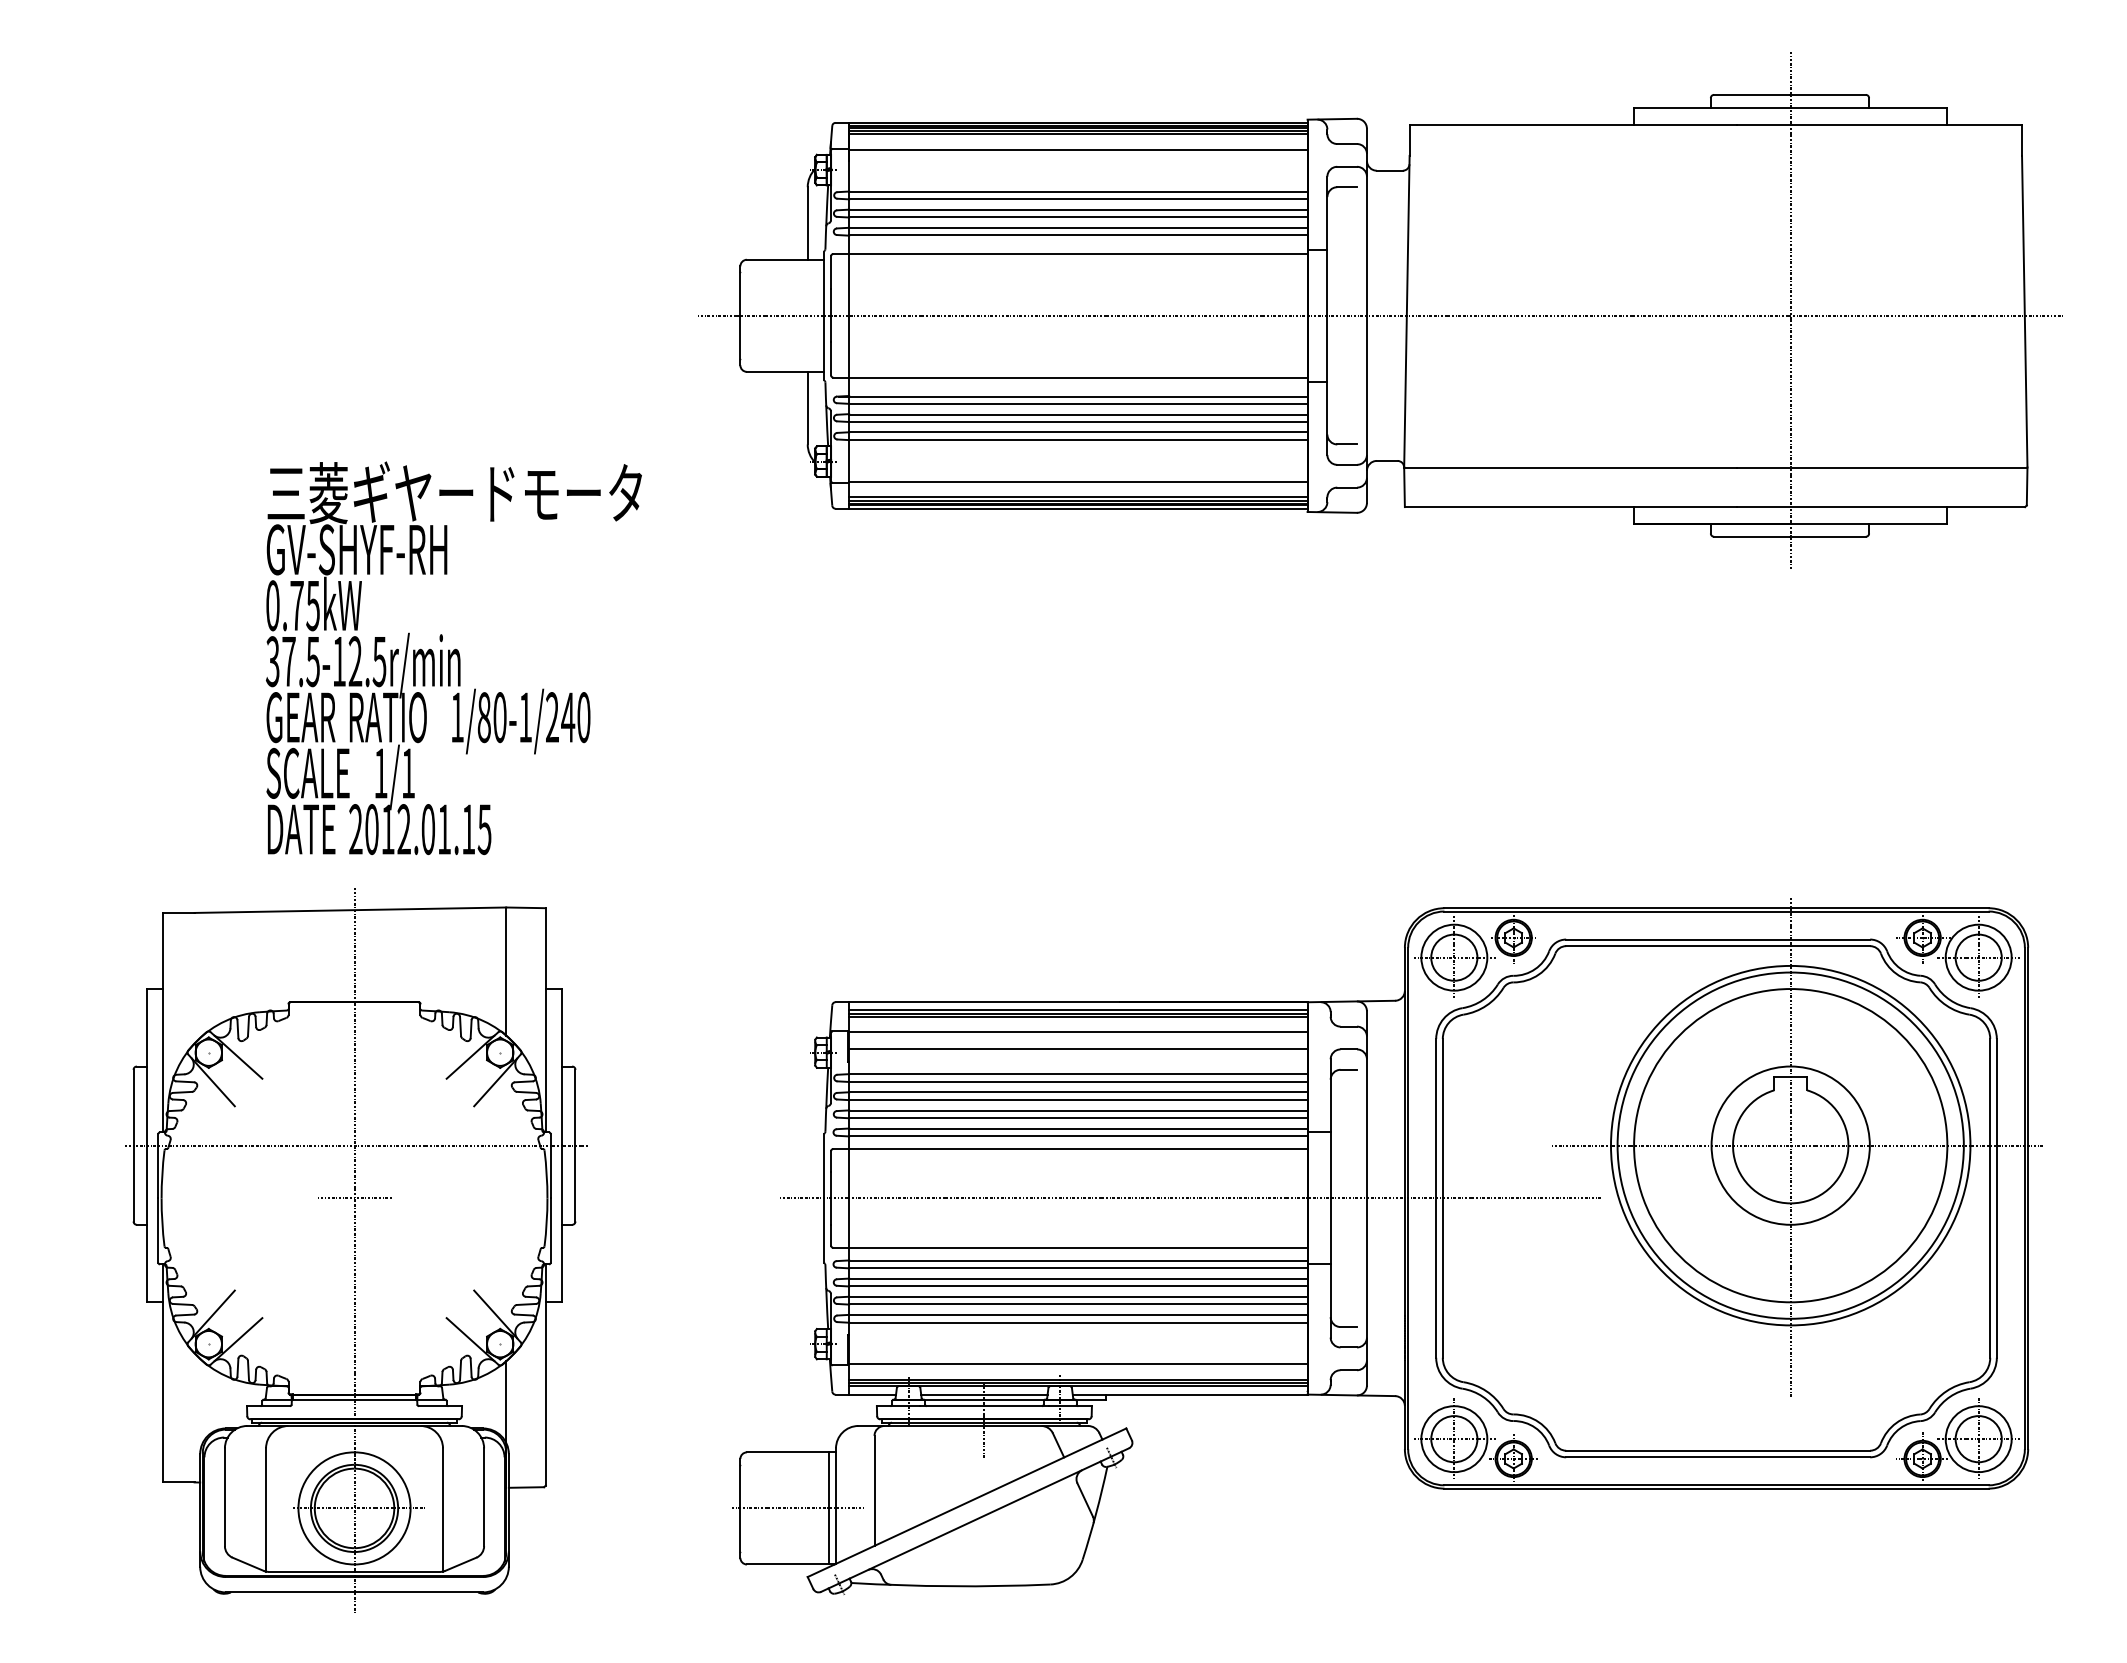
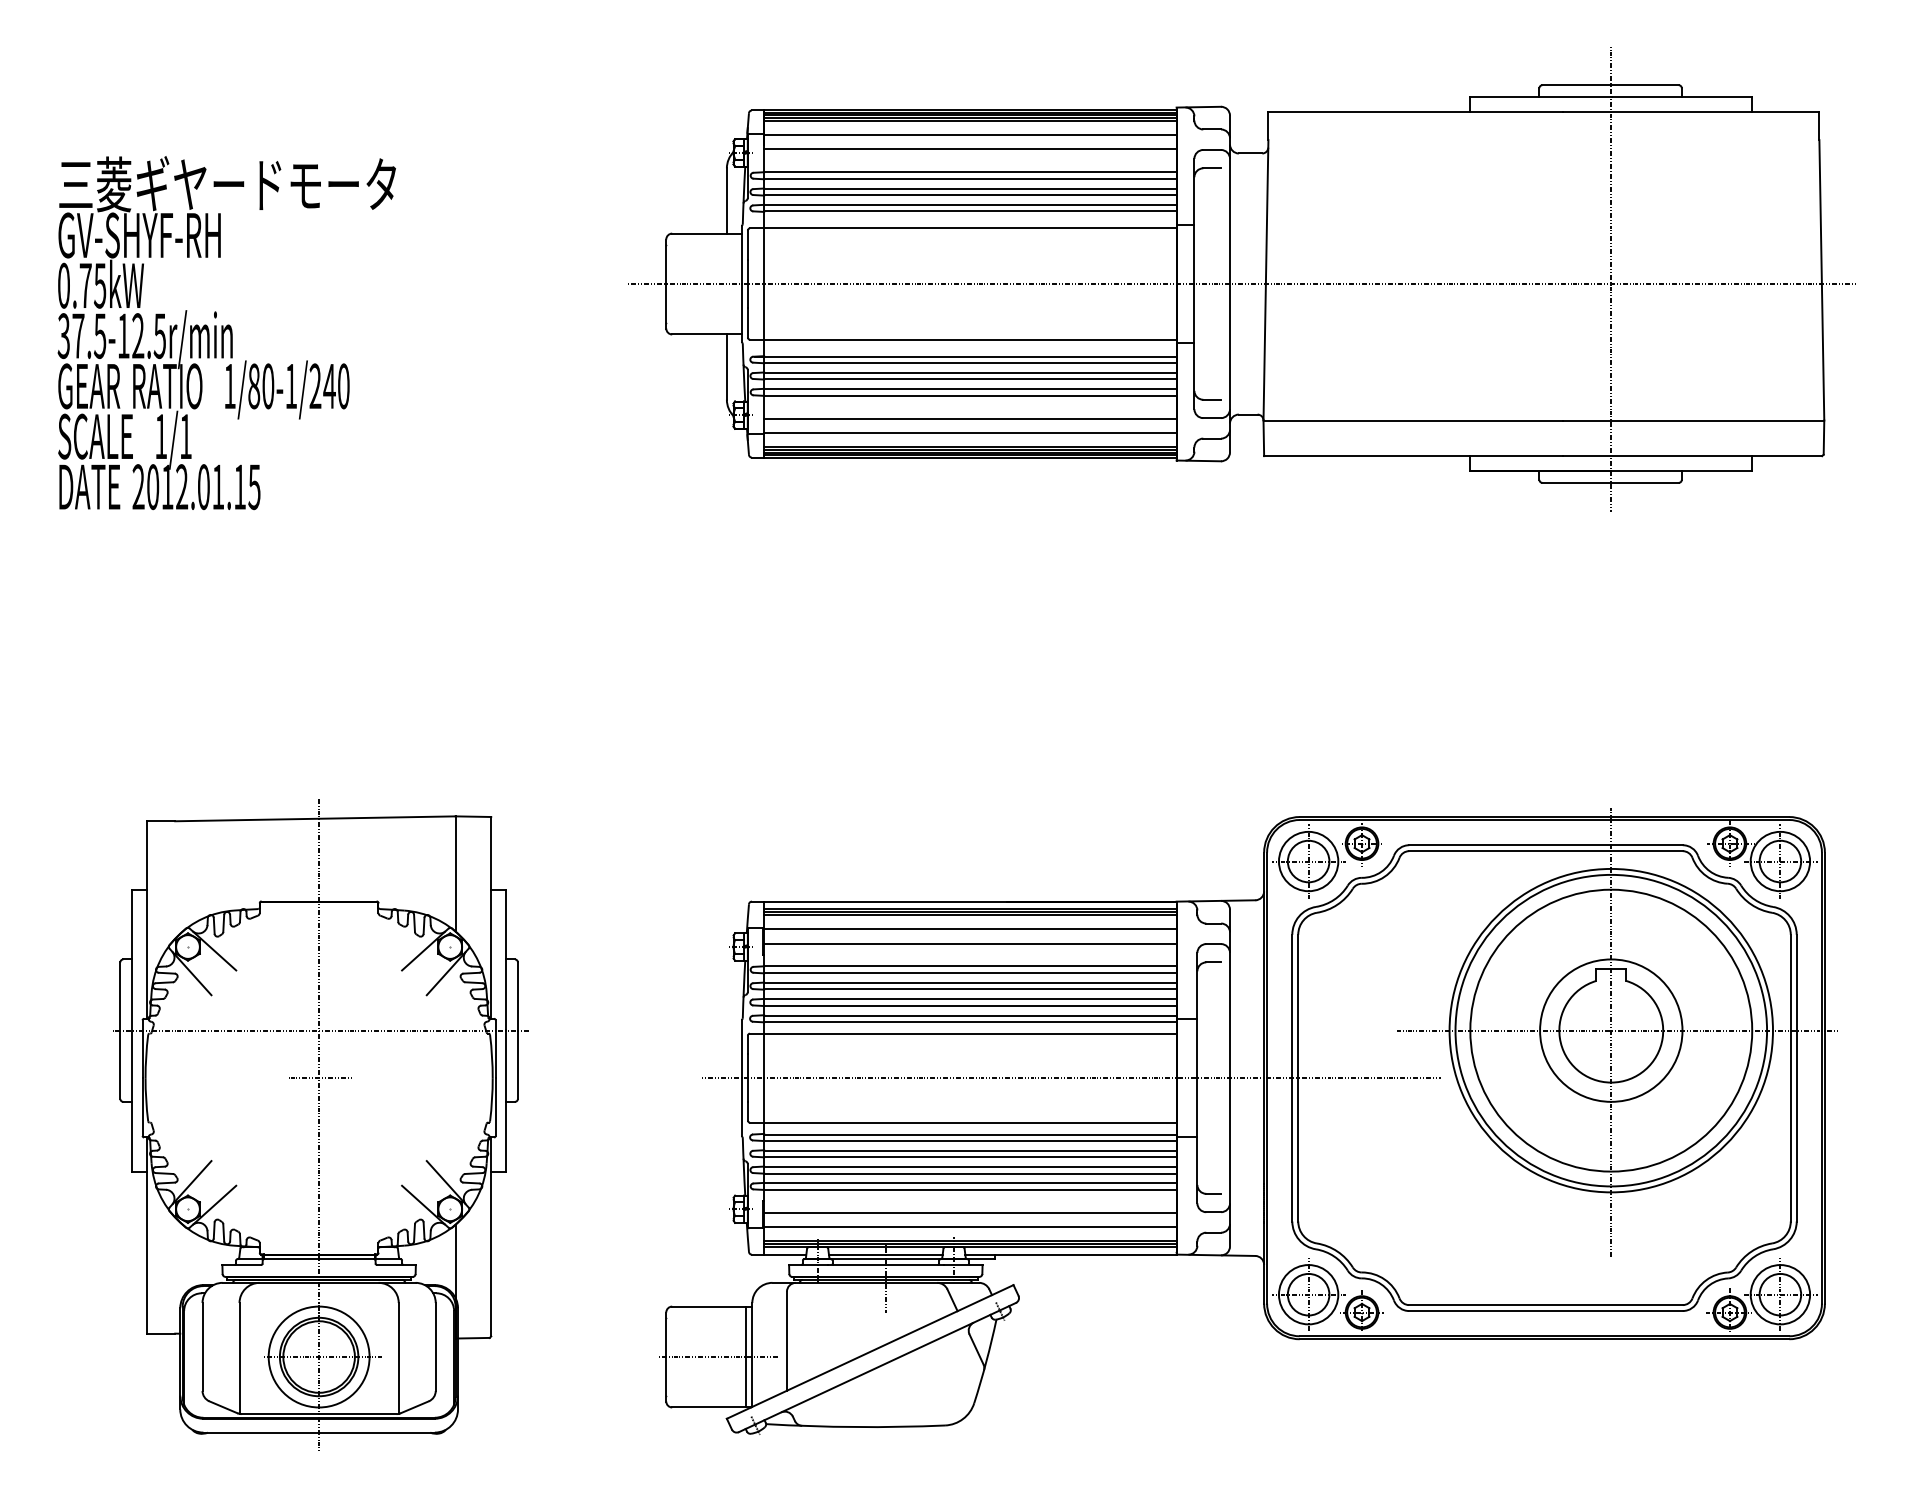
line: (1078, 166) -> (970, 149), added
line: (1078, 465) -> (970, 418), added
text: (453, 658) -> (226, 333), moved
line: (1078, 1348) -> (970, 1213), added

